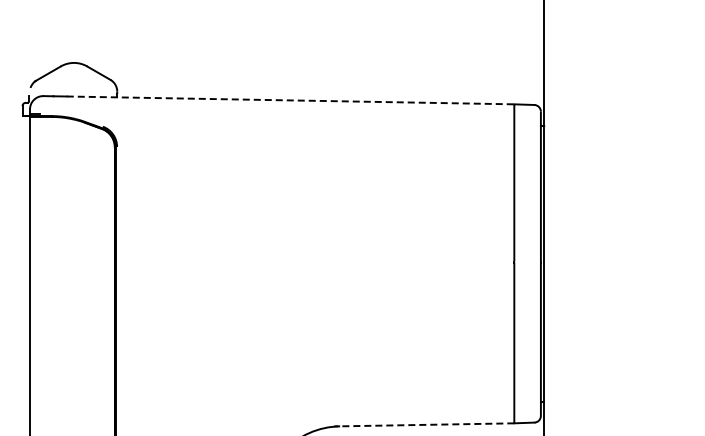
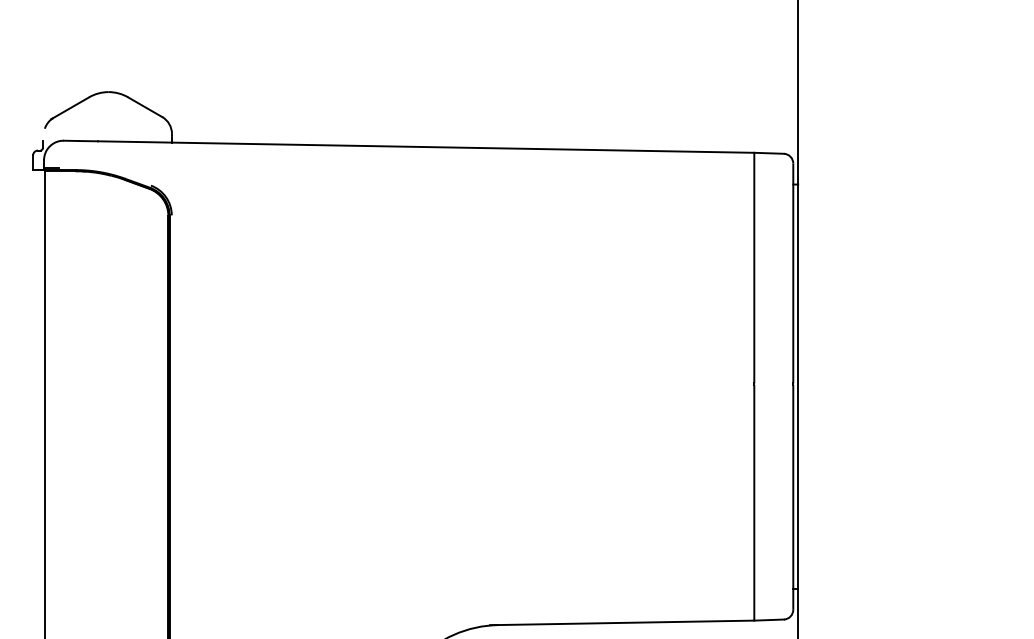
line: (290, 100) -> (426, 147), dashed -> solid
line: (423, 424) -> (621, 622), dashed -> solid

